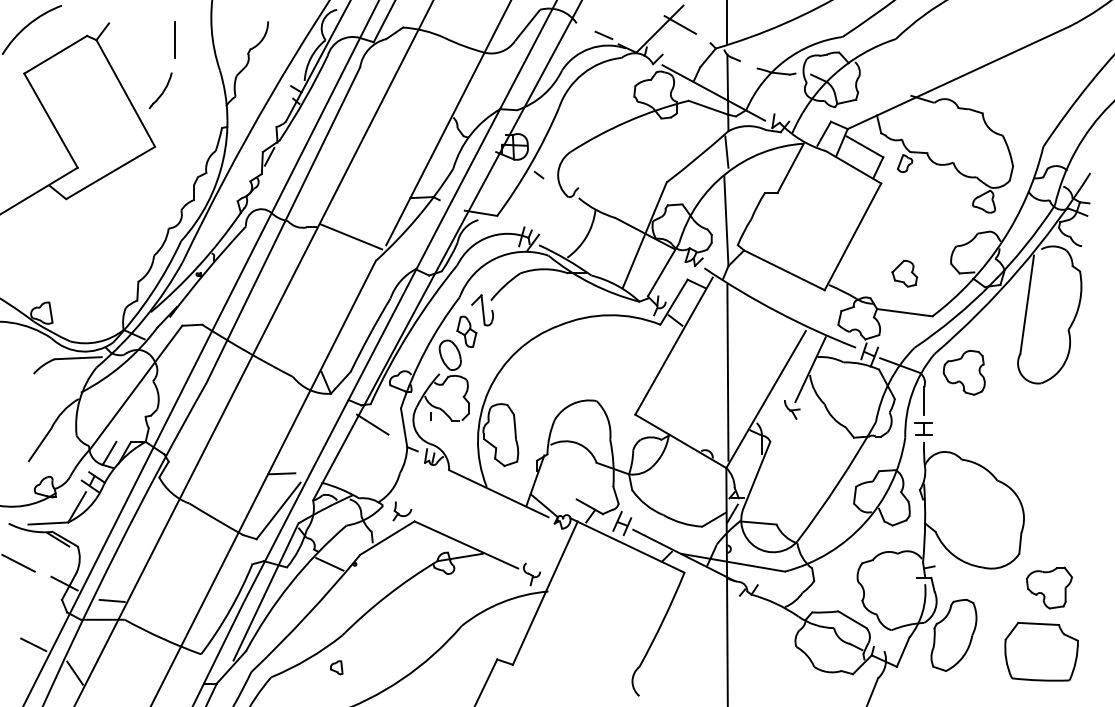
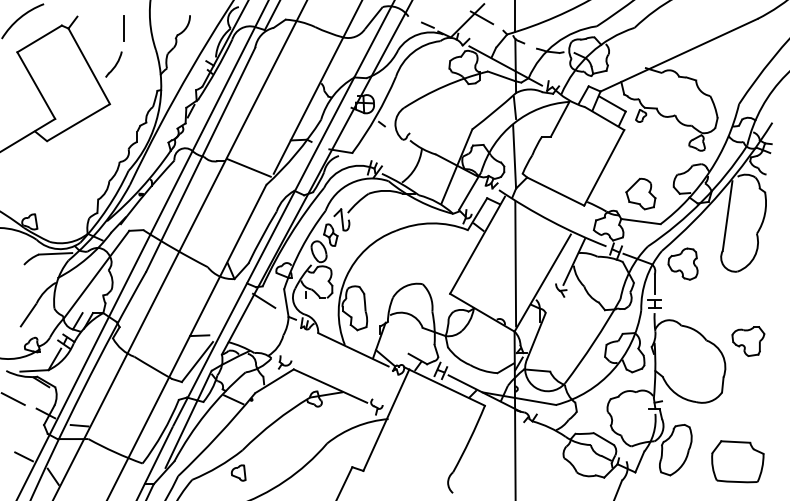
part: (904, 273) -> (640, 193), size x1.67
part: (1049, 587) -> (748, 341), moved
part: (336, 666) -> (238, 472), size x1.67

